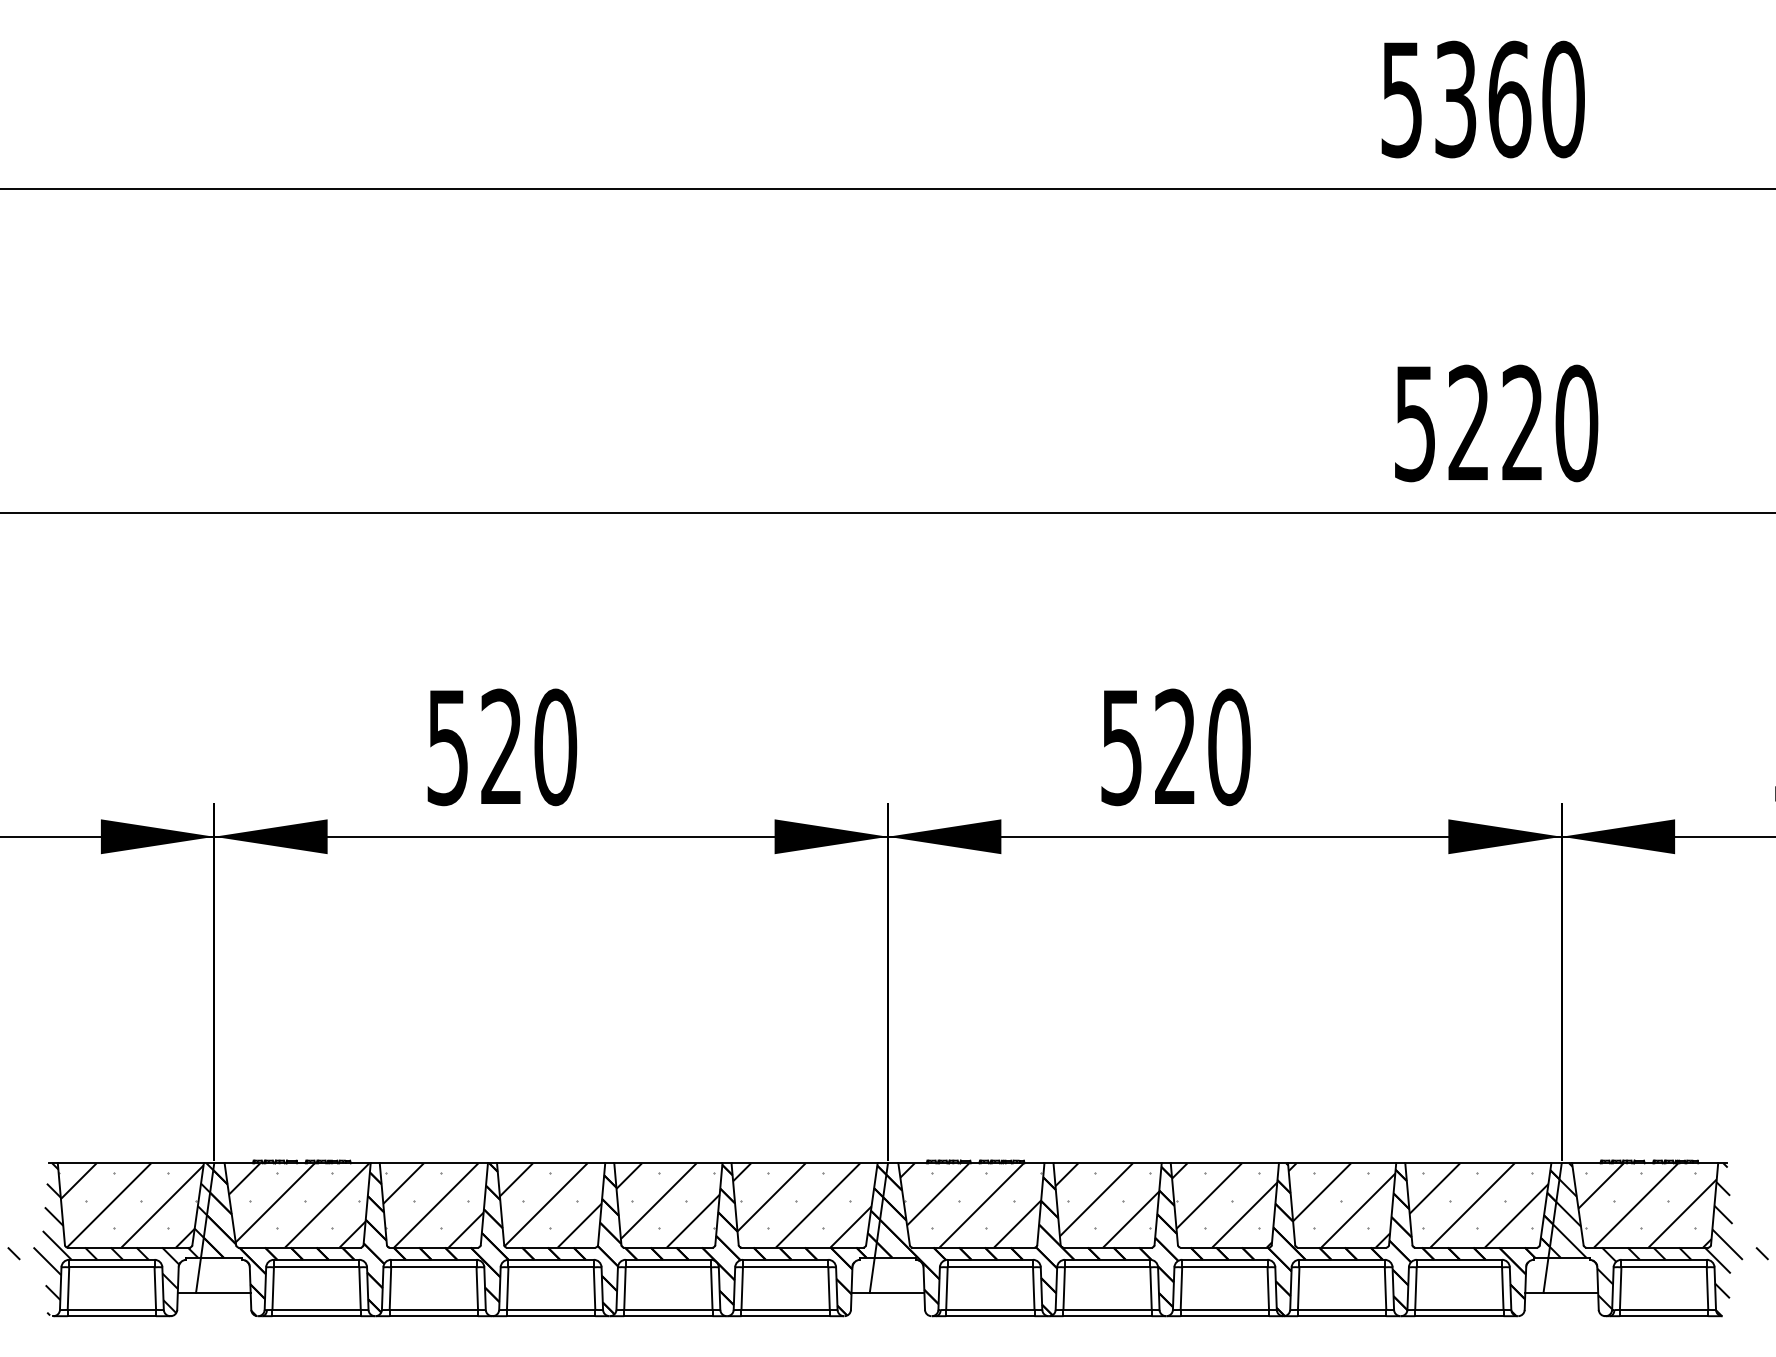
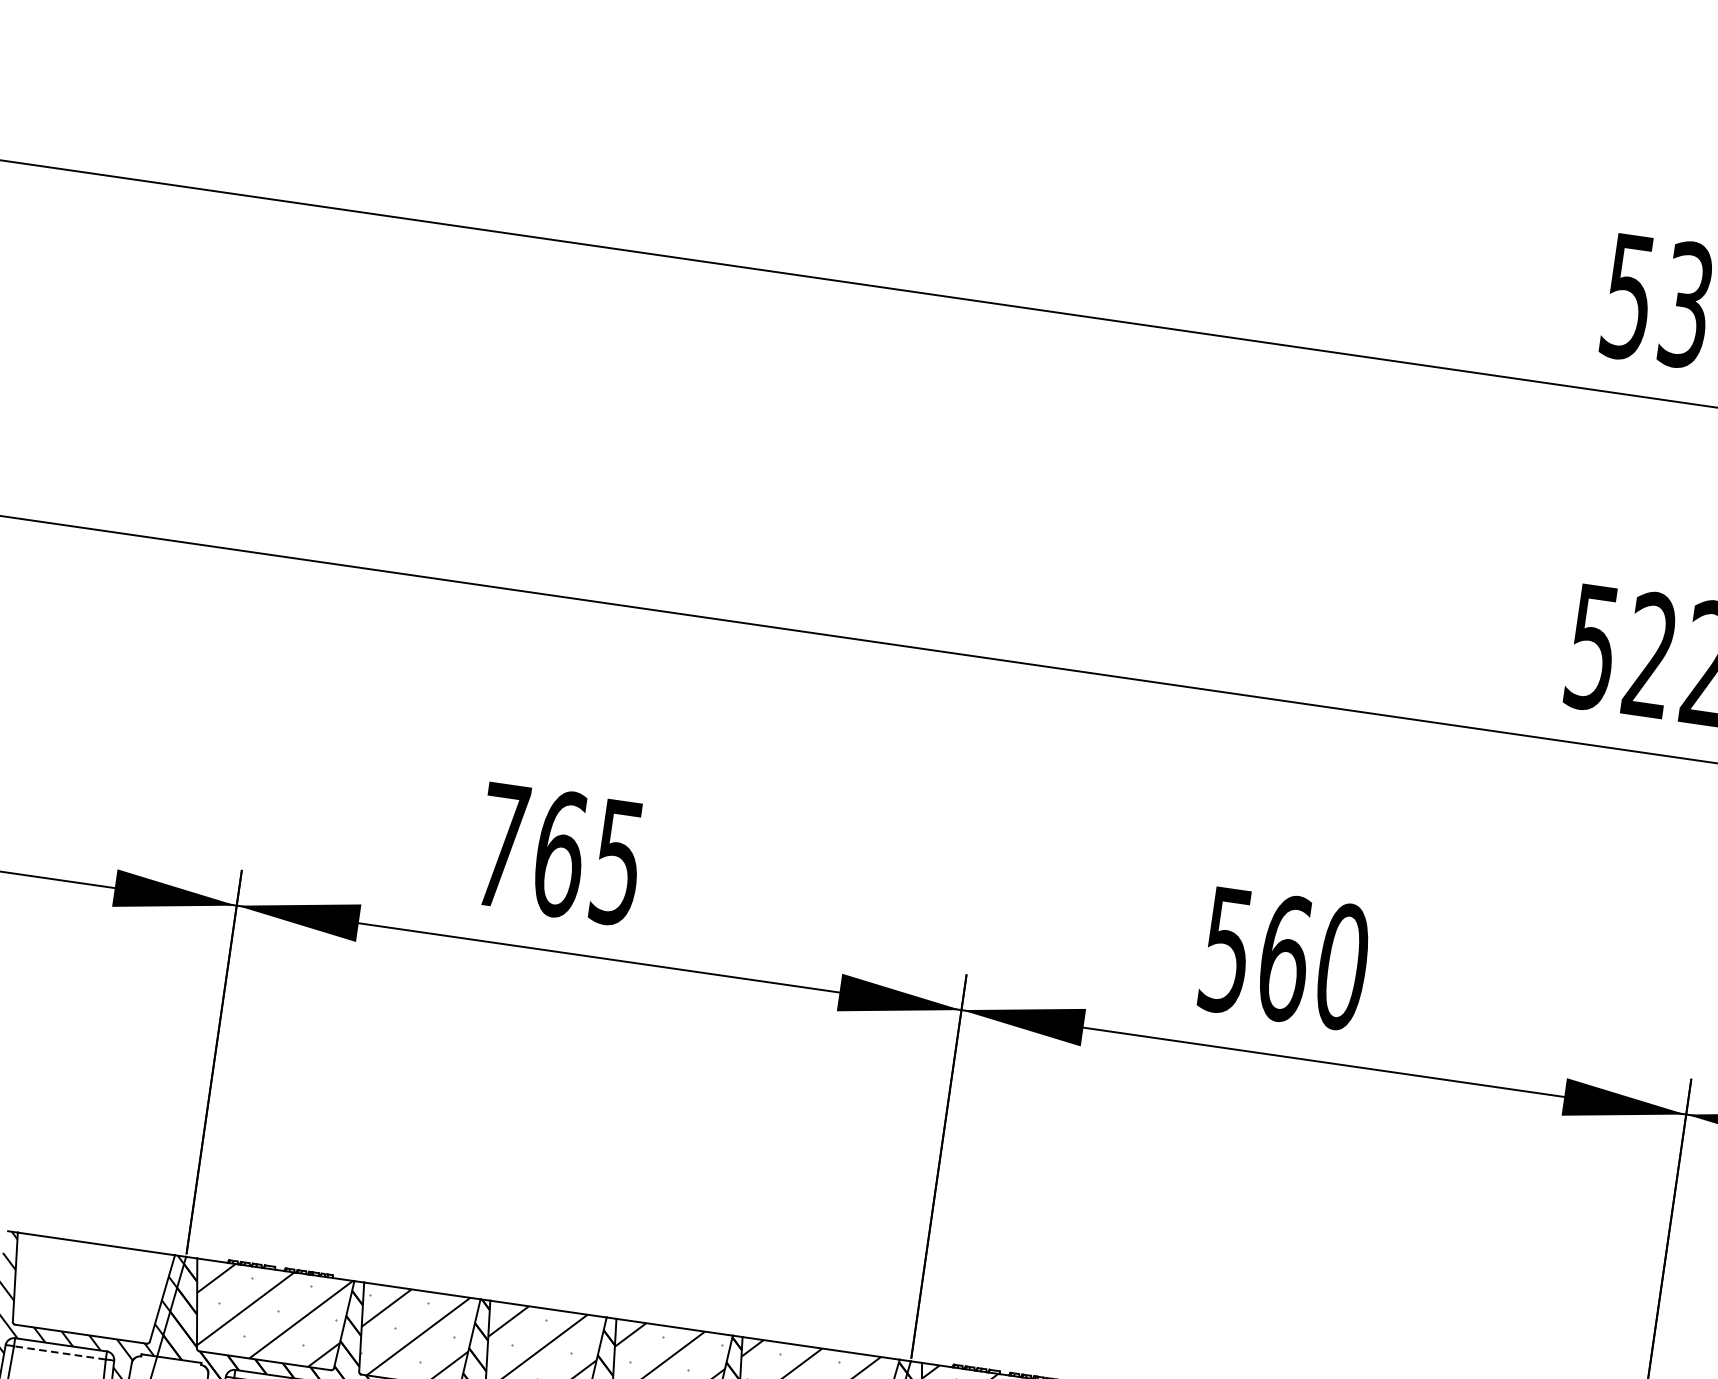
text: (502, 747) -> (560, 854), 520 -> 765
text: (1175, 747) -> (1284, 958), 520 -> 560
hatch: (131, 1205) -> (90, 1289), removed
line: (111, 1267) -> (59, 1353), solid -> dashed

